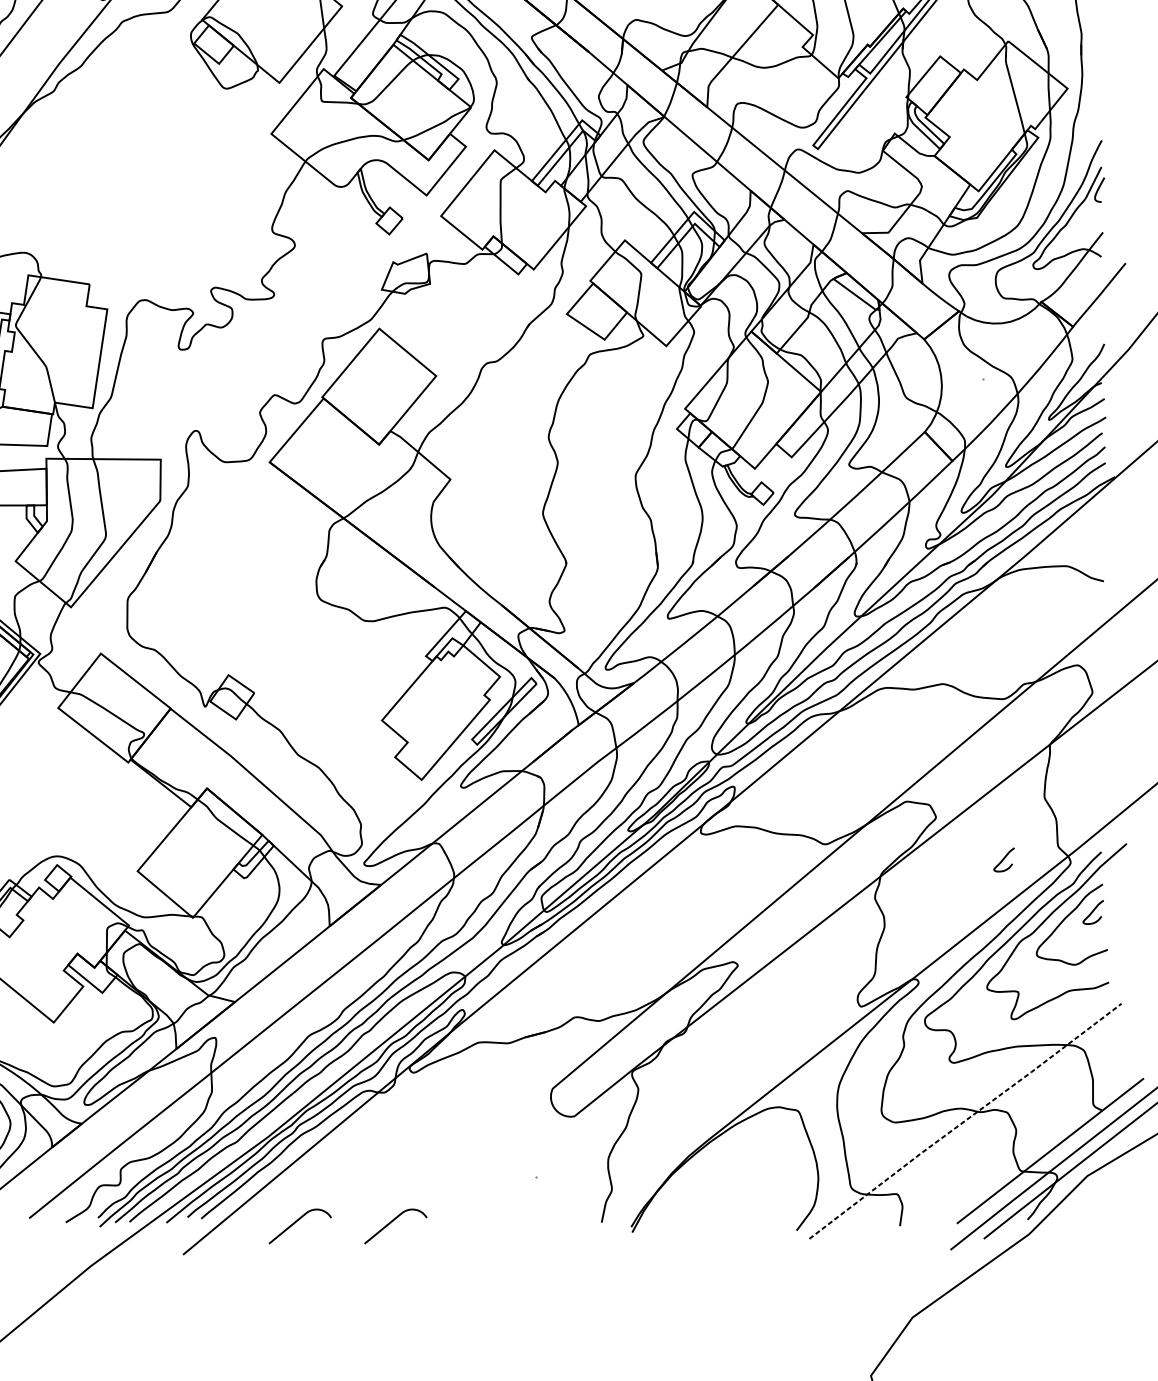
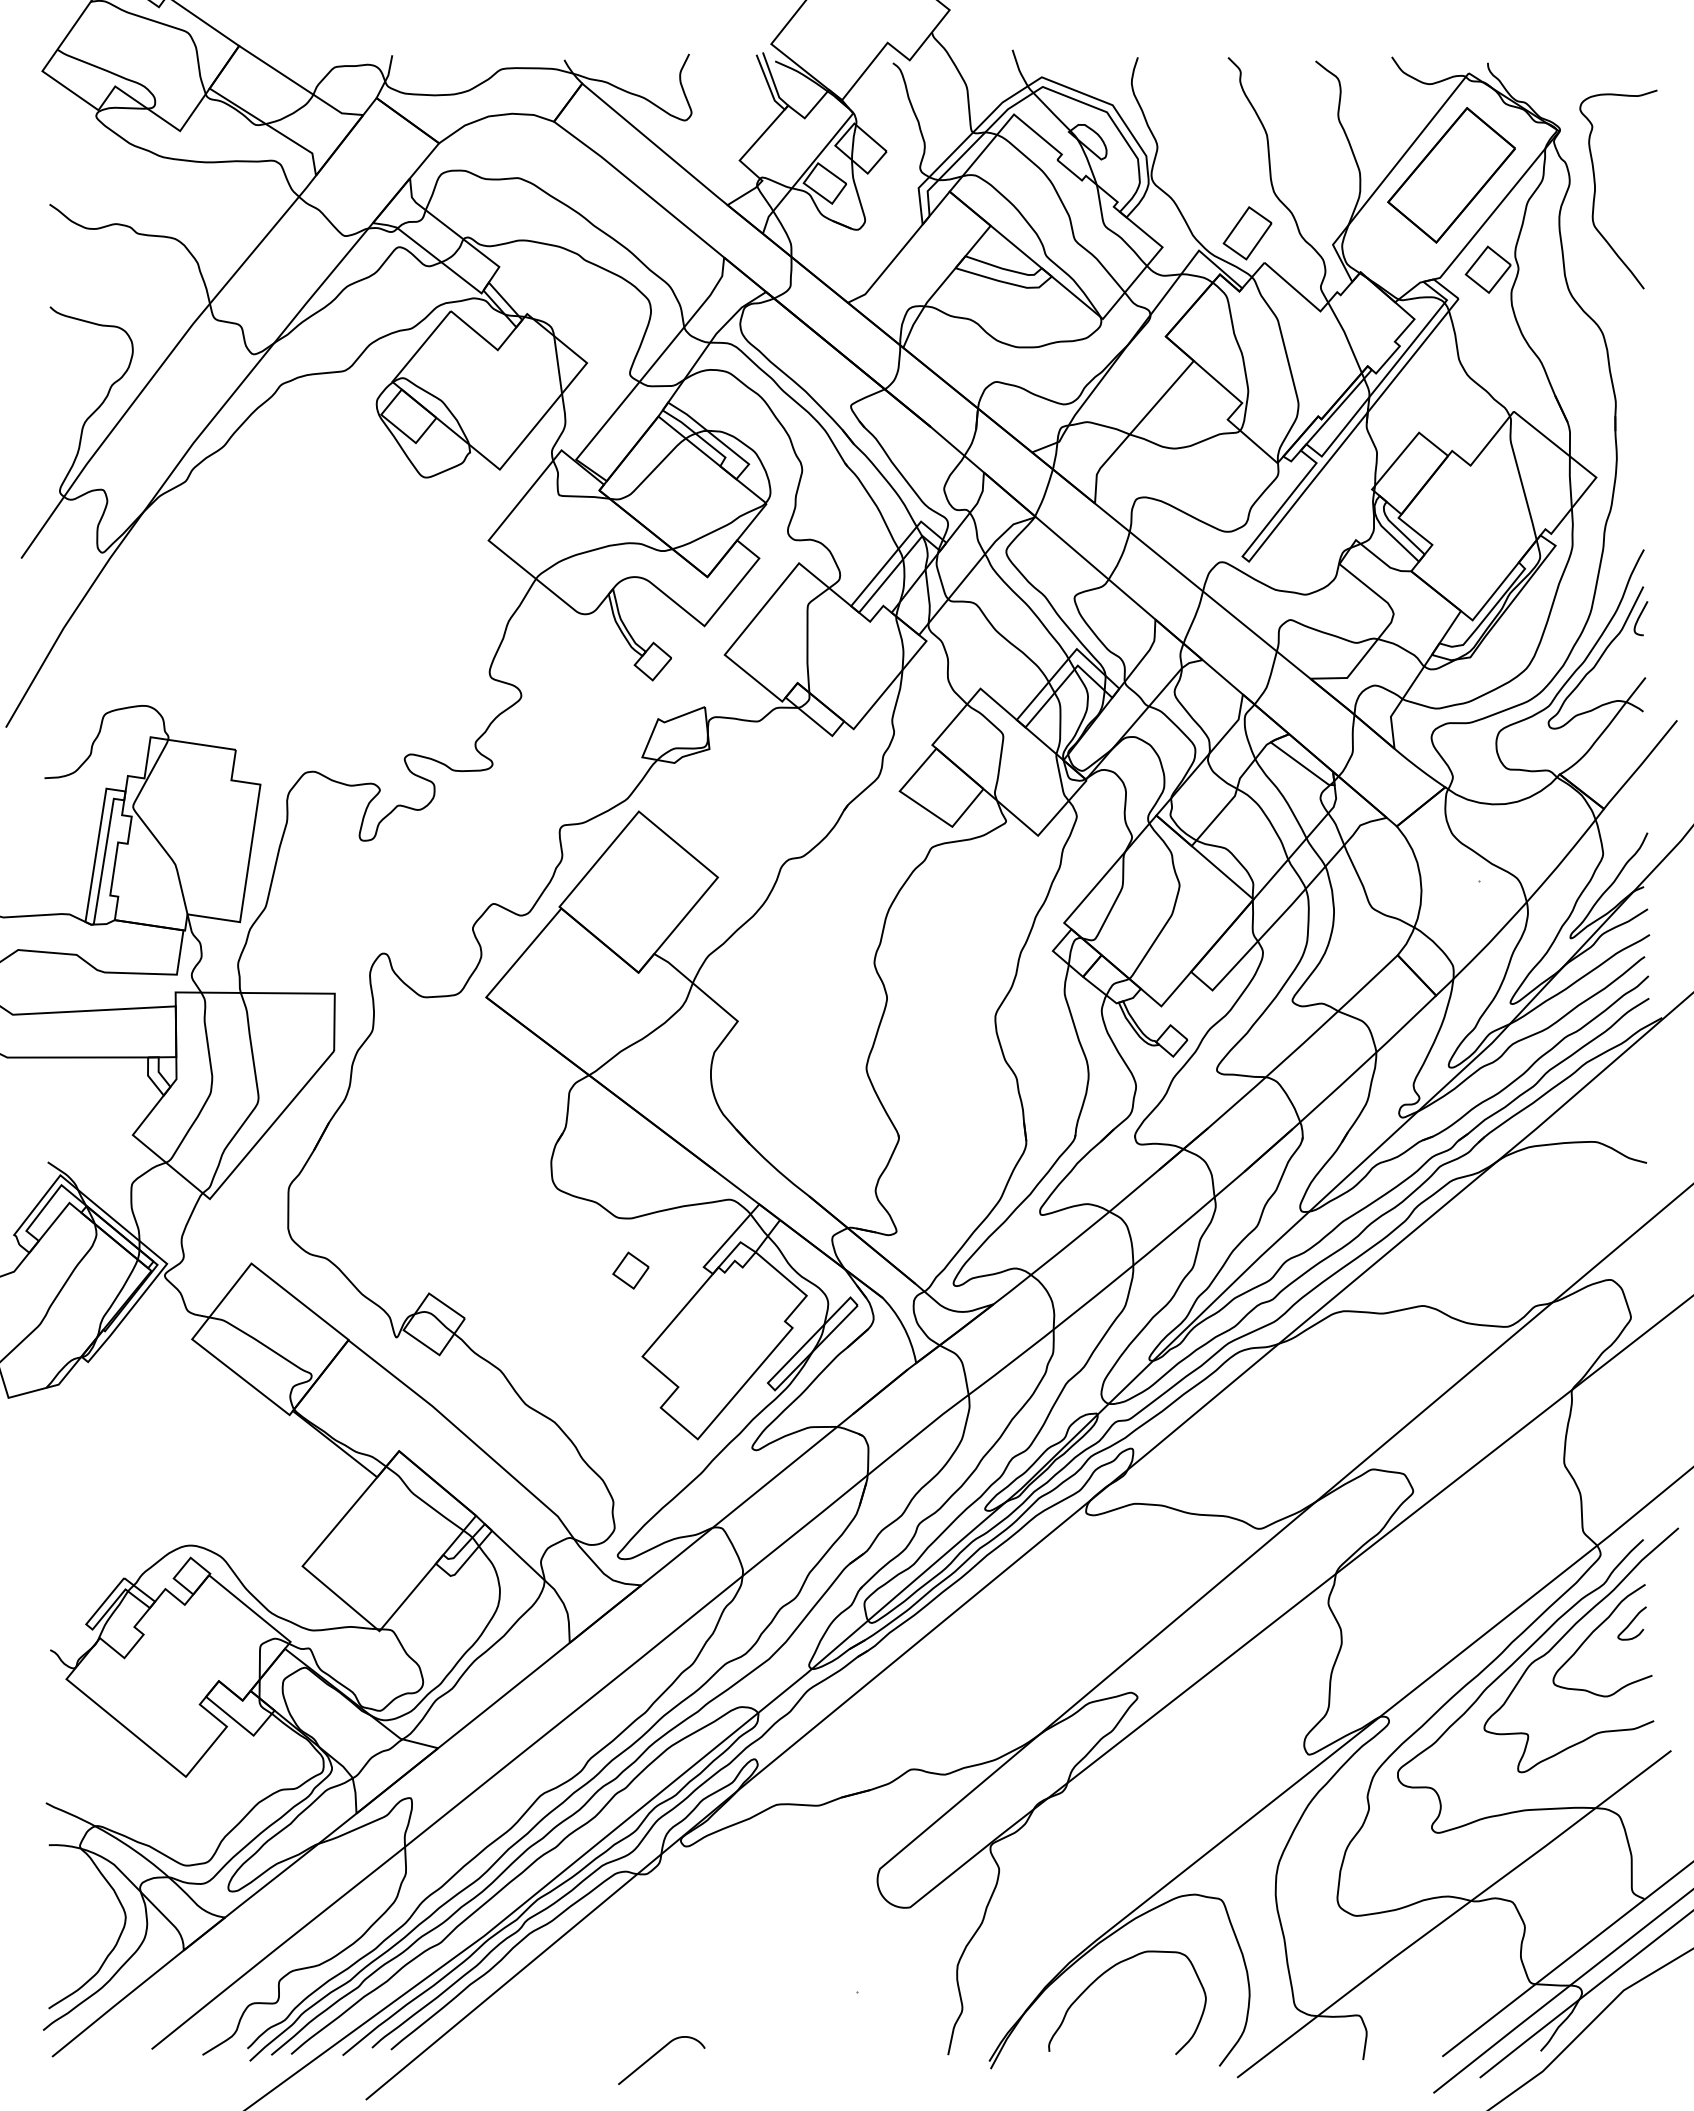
part: (373, 658) -> (630, 1270), added
curve: (1003, 859) -> (1507, 1550), removed
line: (965, 1120) -> (1454, 1913), dashed -> solid
curve: (714, 1163) -> (1105, 1973), added
curve: (296, 1222) -> (523, 2054), removed

